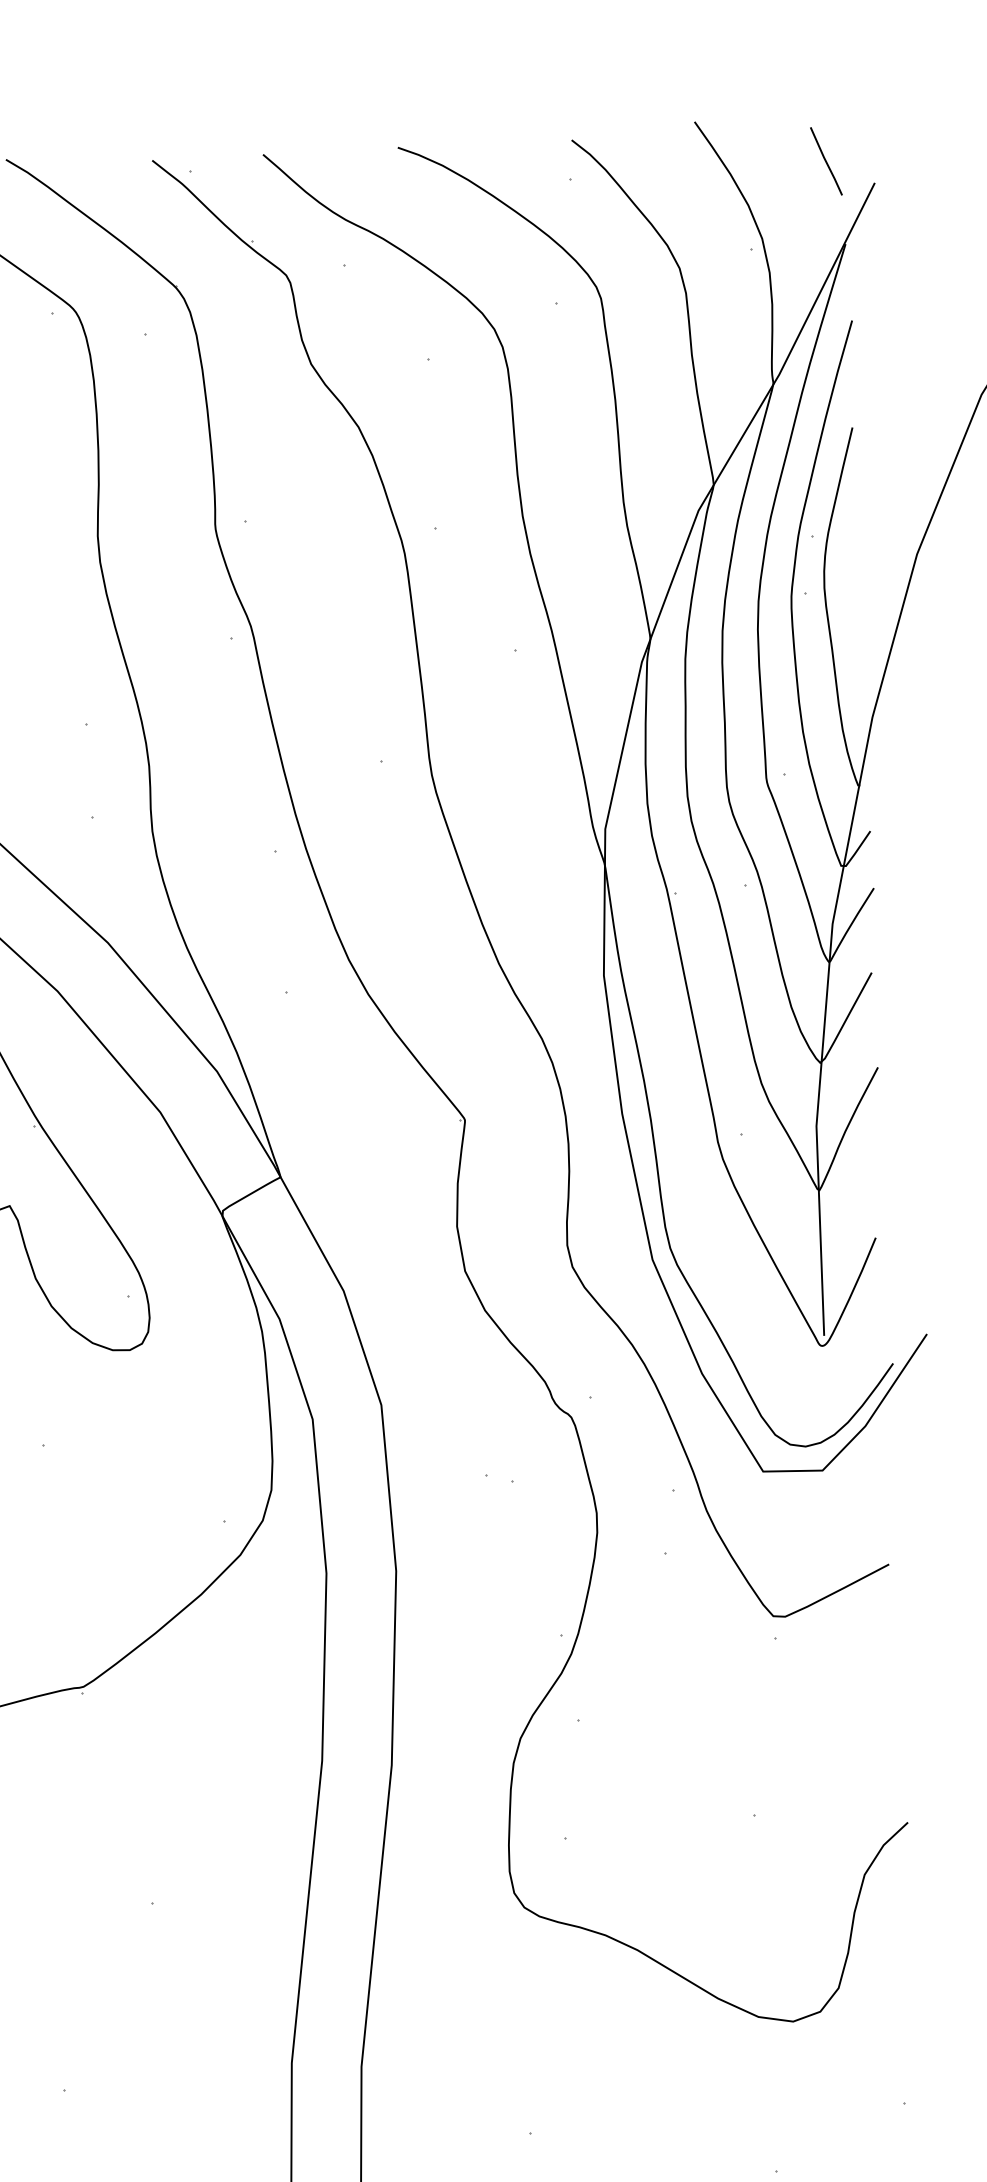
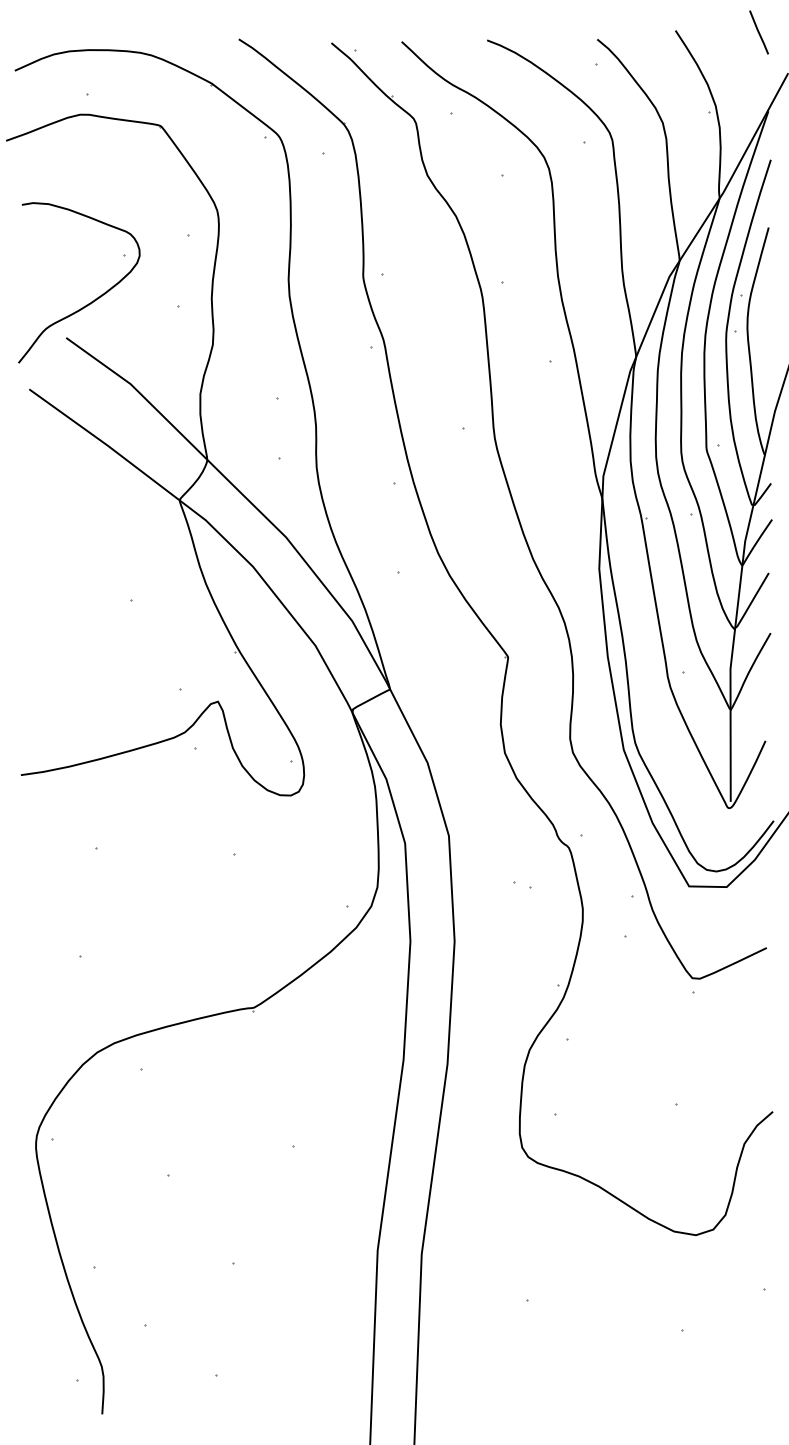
line: (825, 161) -> (758, 32), moved

